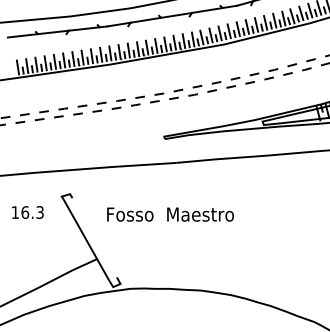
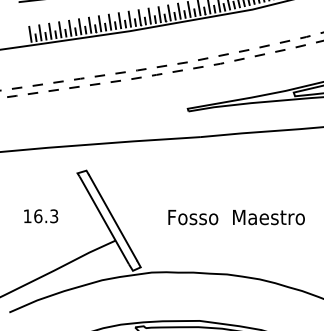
text: (27, 212) -> (40, 216), moved
text: (170, 214) -> (236, 217), moved
line: (94, 237) -> (112, 217), added

